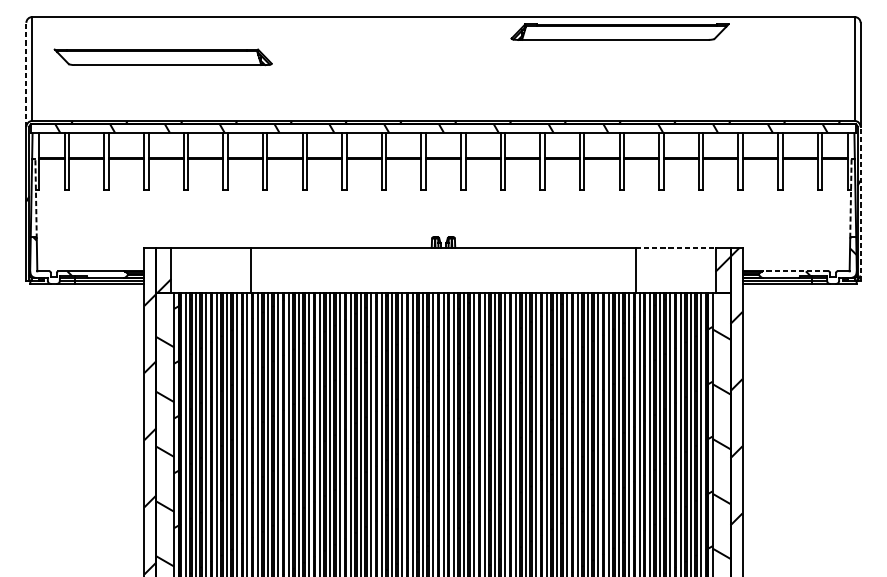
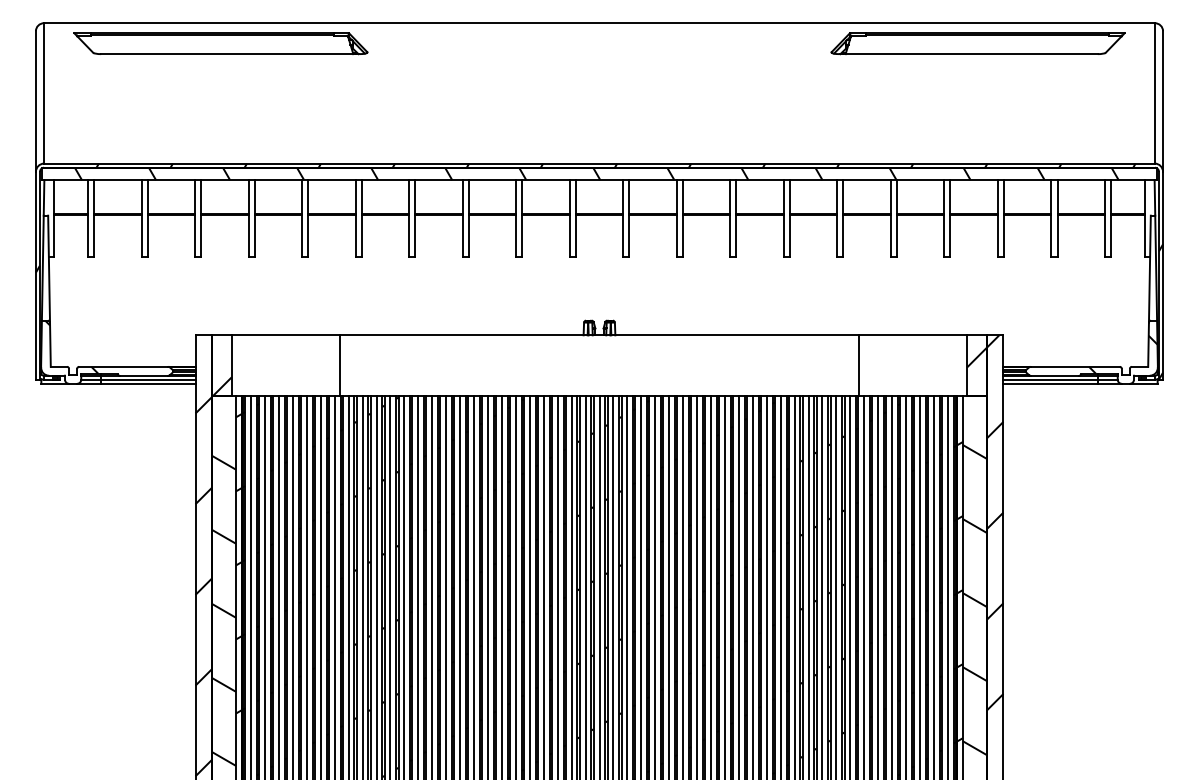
part: (619, 32) -> (977, 43), moved
part: (162, 57) -> (220, 43), moved
line: (26, 74) -> (35, 101), dashed -> solid
line: (36, 198) -> (49, 268), dashed -> solid
line: (850, 199) -> (1149, 269), dashed -> solid
line: (860, 203) -> (1163, 275), dashed -> solid
line: (675, 248) -> (913, 335), dashed -> solid
line: (795, 271) -> (1075, 366), dashed -> solid

